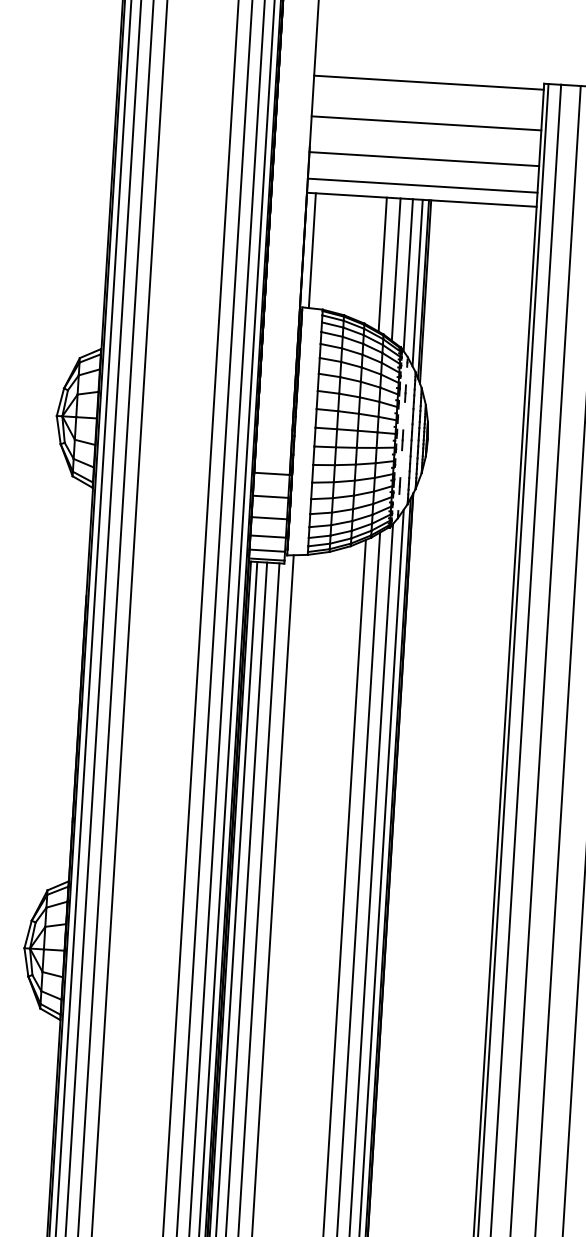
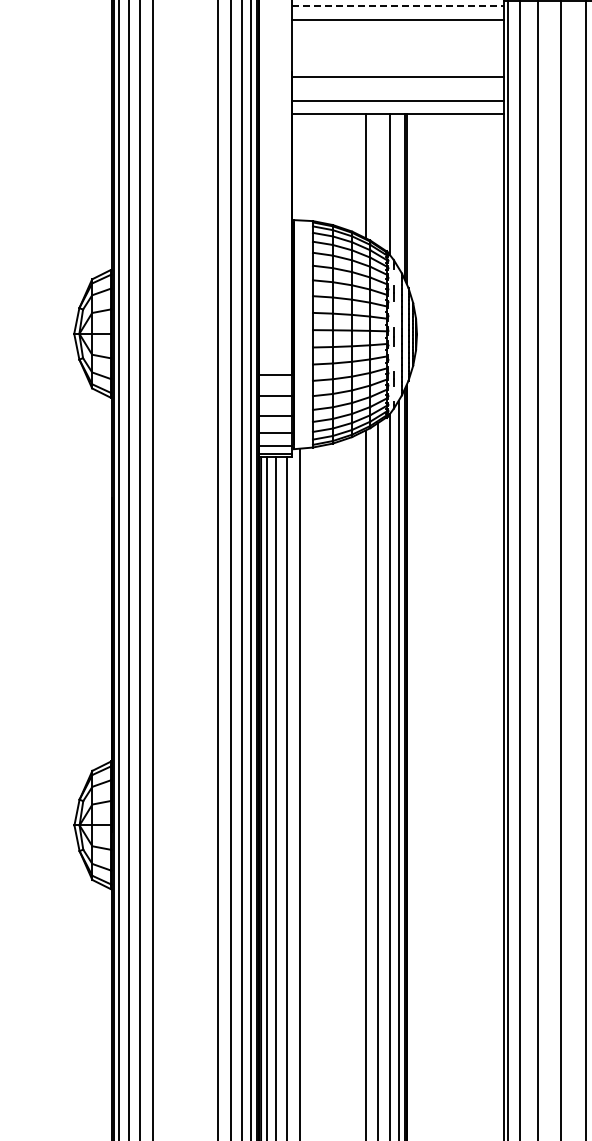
line: (429, 82) -> (398, 6), solid -> dashed
line: (426, 122) -> (397, 19), moved
line: (312, 250) -> (300, 167), removed
line: (396, 268) -> (378, 179), removed
line: (417, 283) -> (398, 191), removed

